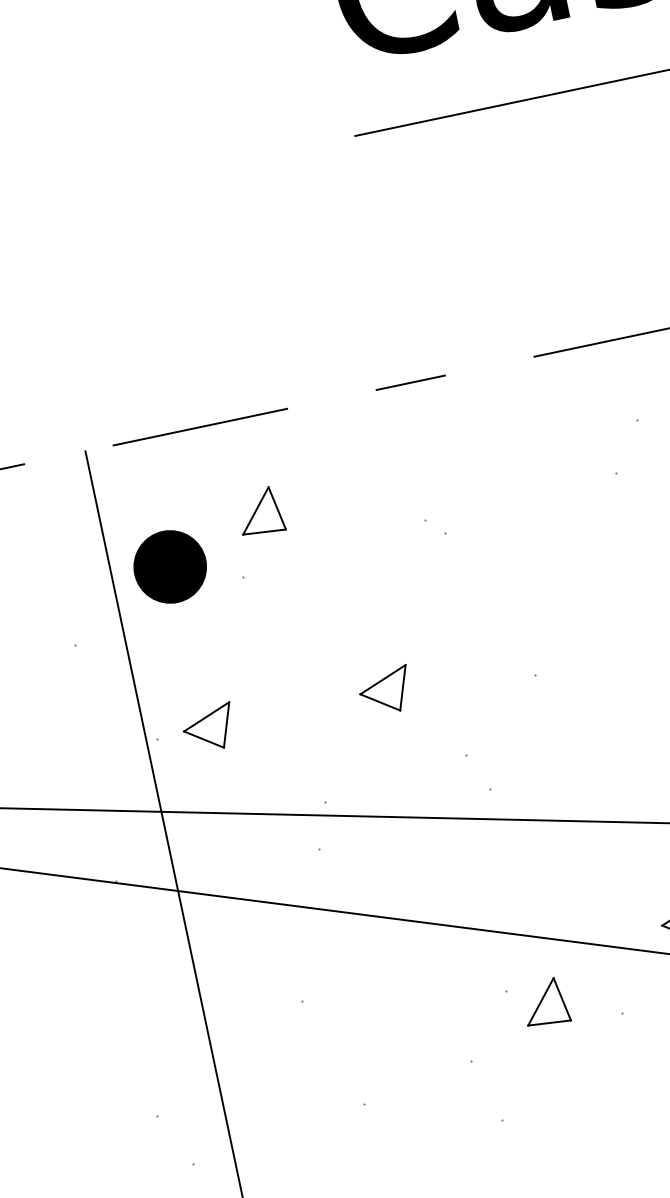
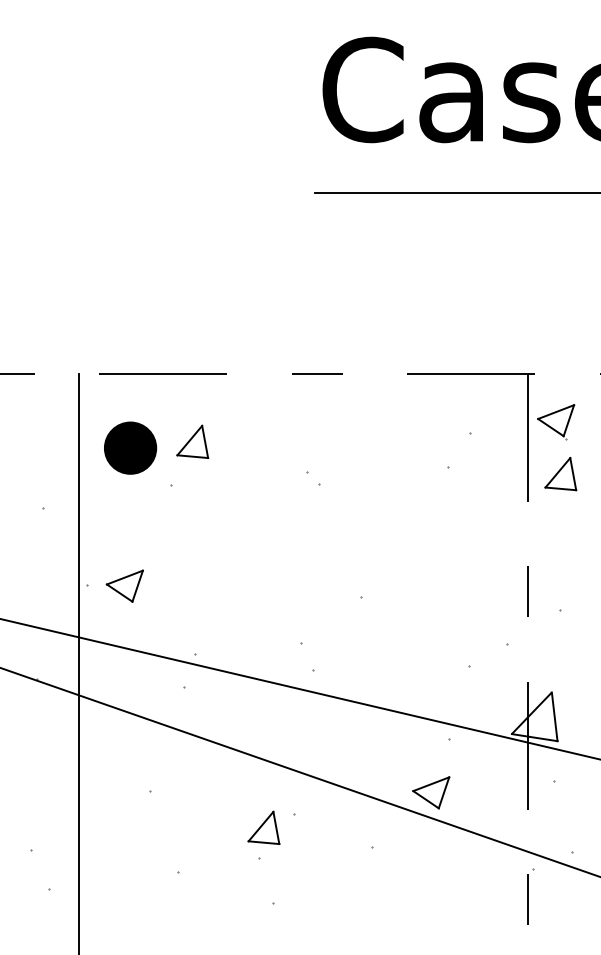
part: (169, 566) -> (130, 447), moved
part: (384, 690) -> (253, 585), removed
part: (544, 1002) -> (263, 827), moved

